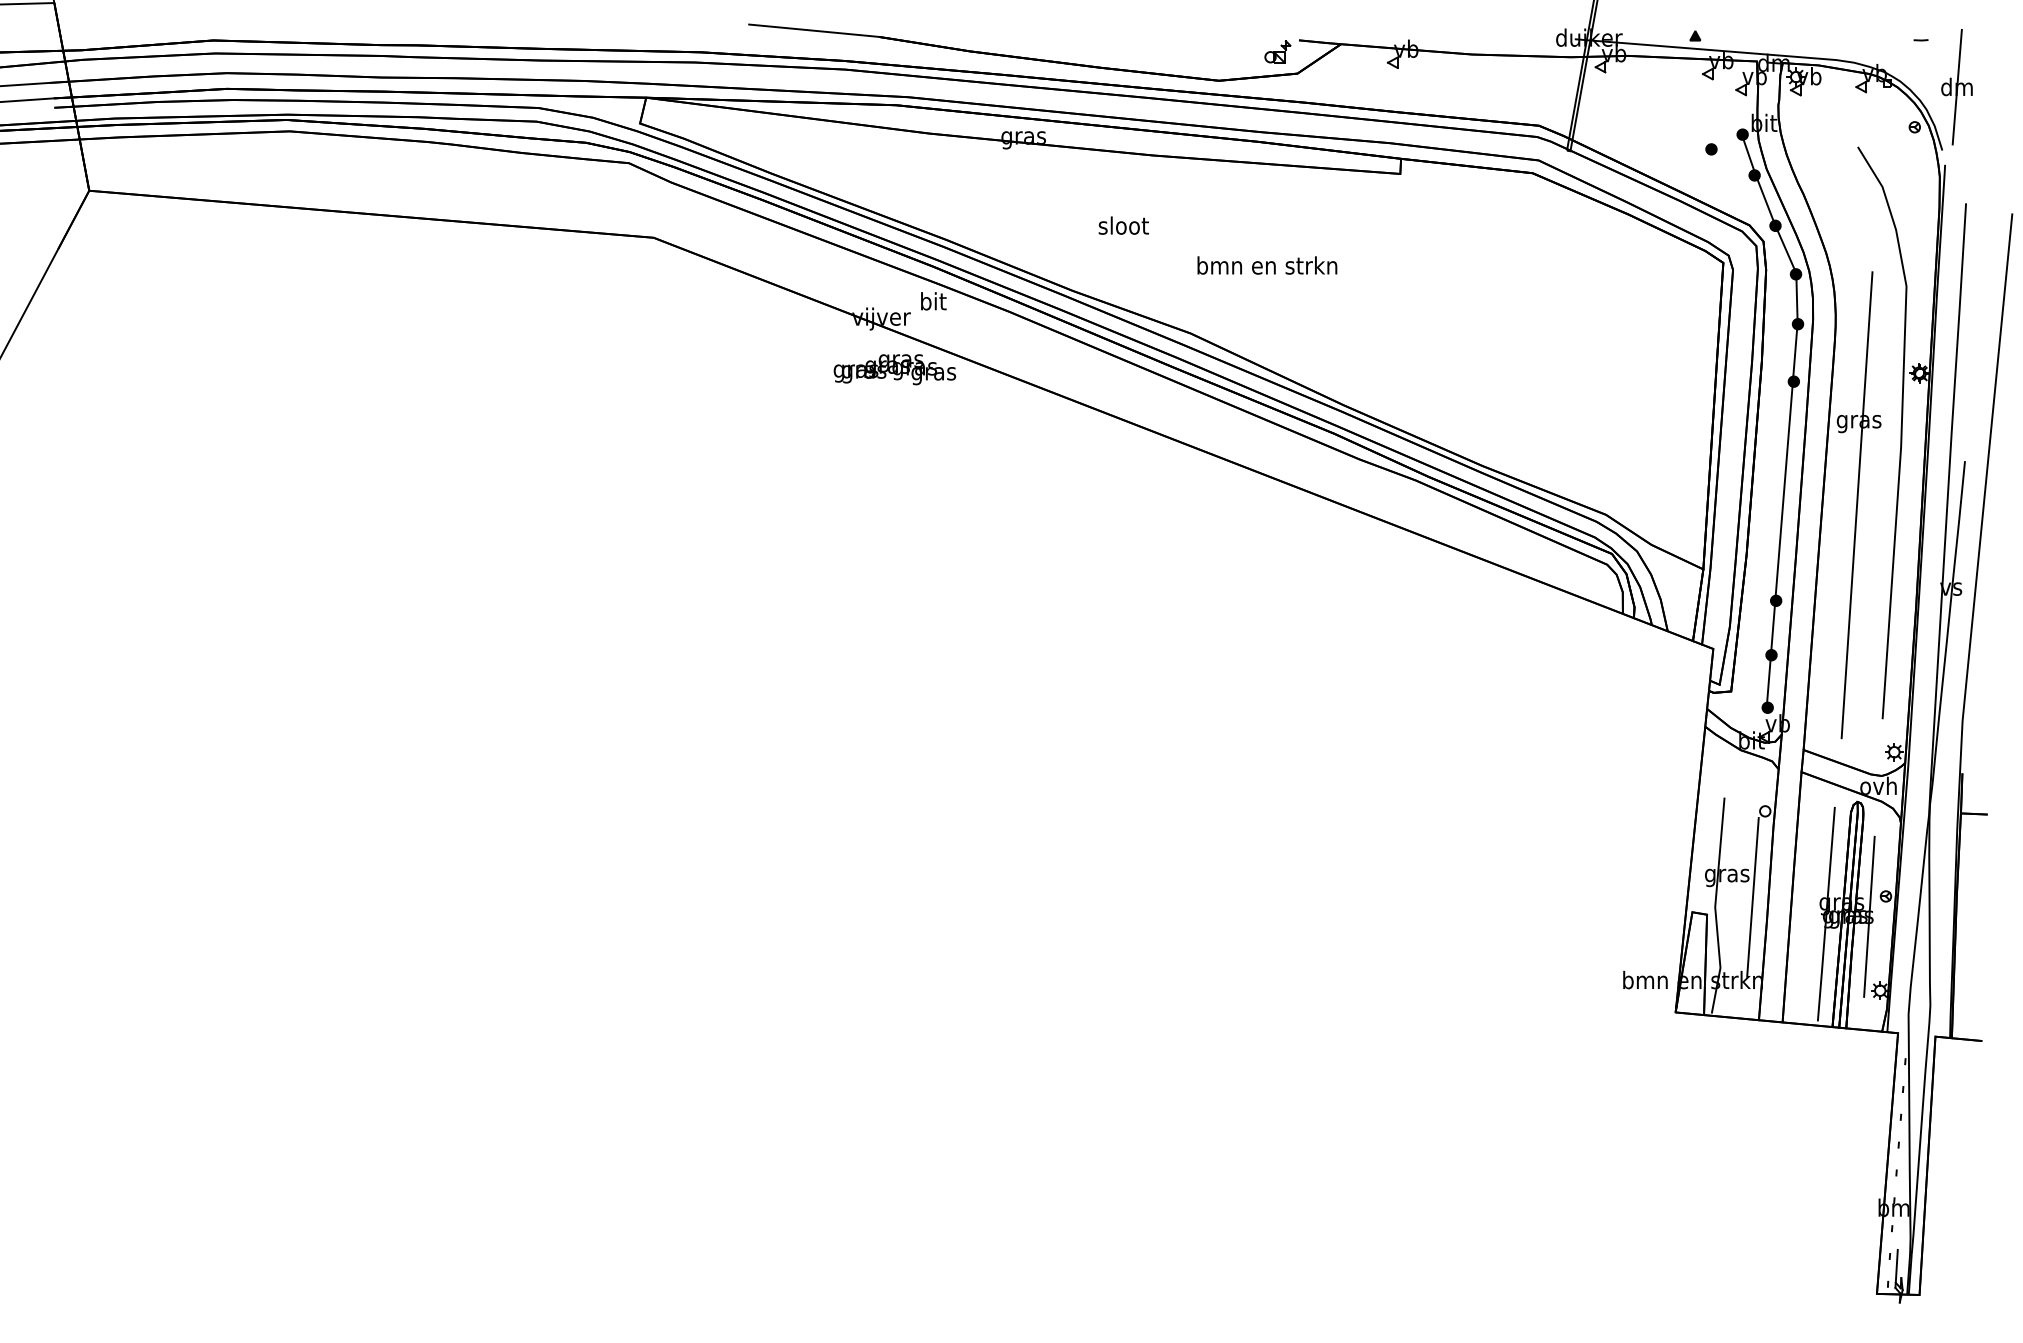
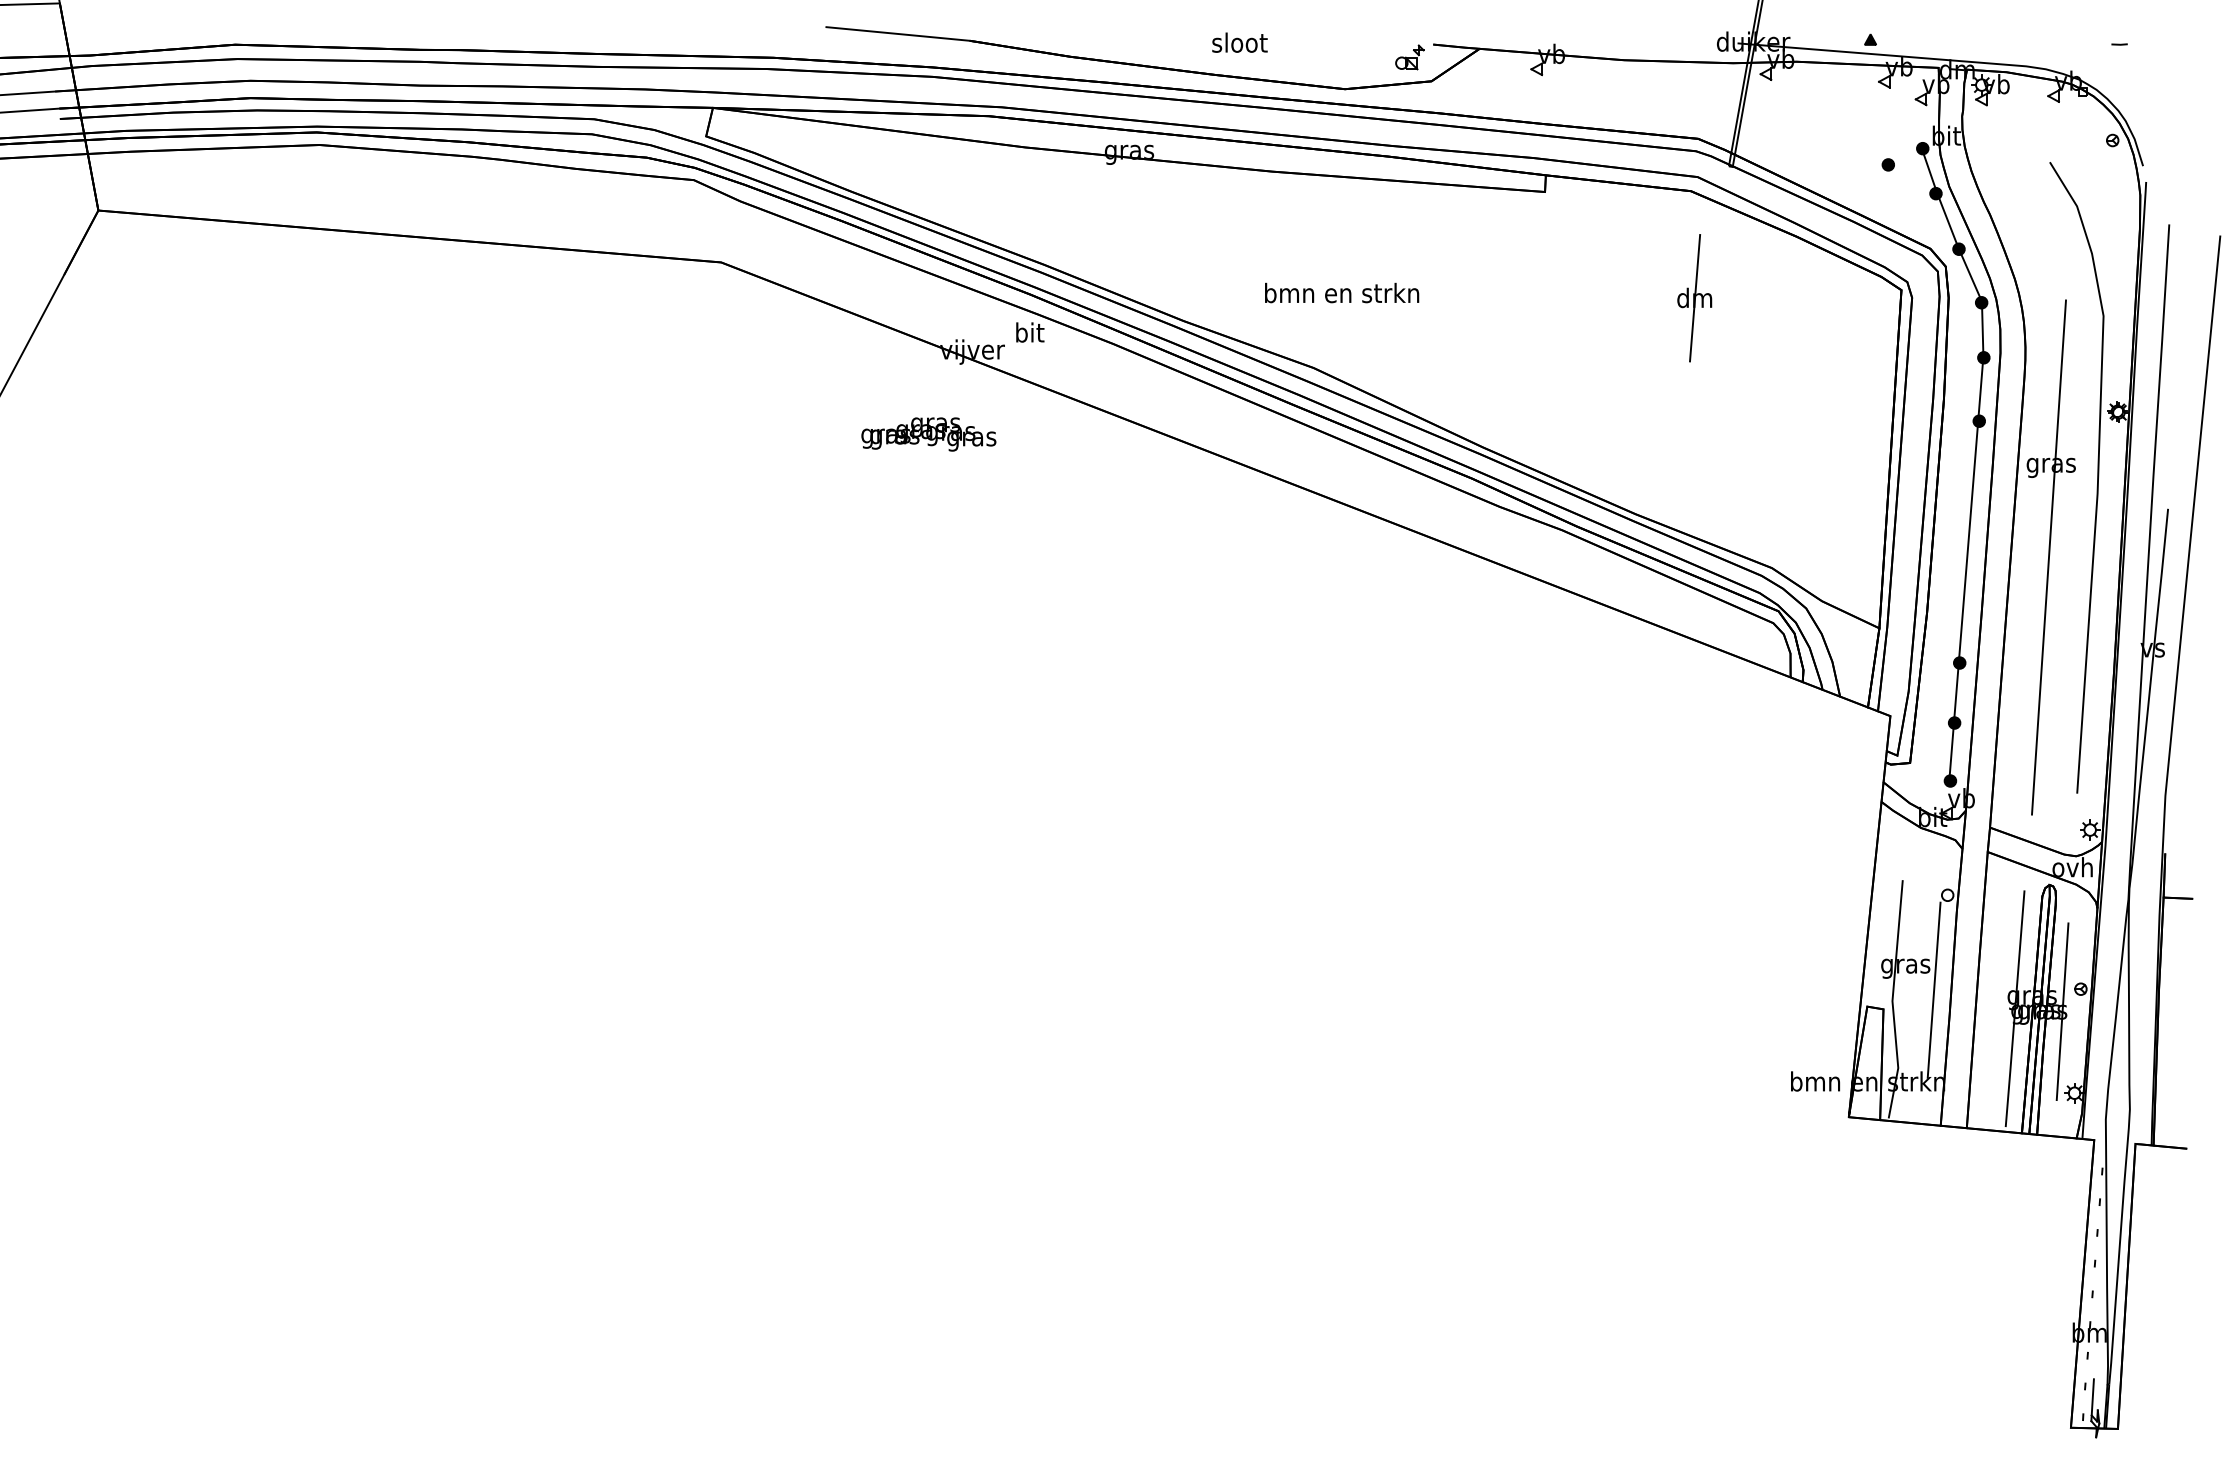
part: (1956, 87) -> (1694, 298), moved
text: (1123, 225) -> (1239, 42), moved
text: (1267, 265) -> (1342, 293), moved
text: (894, 369) -> (928, 434), moved

